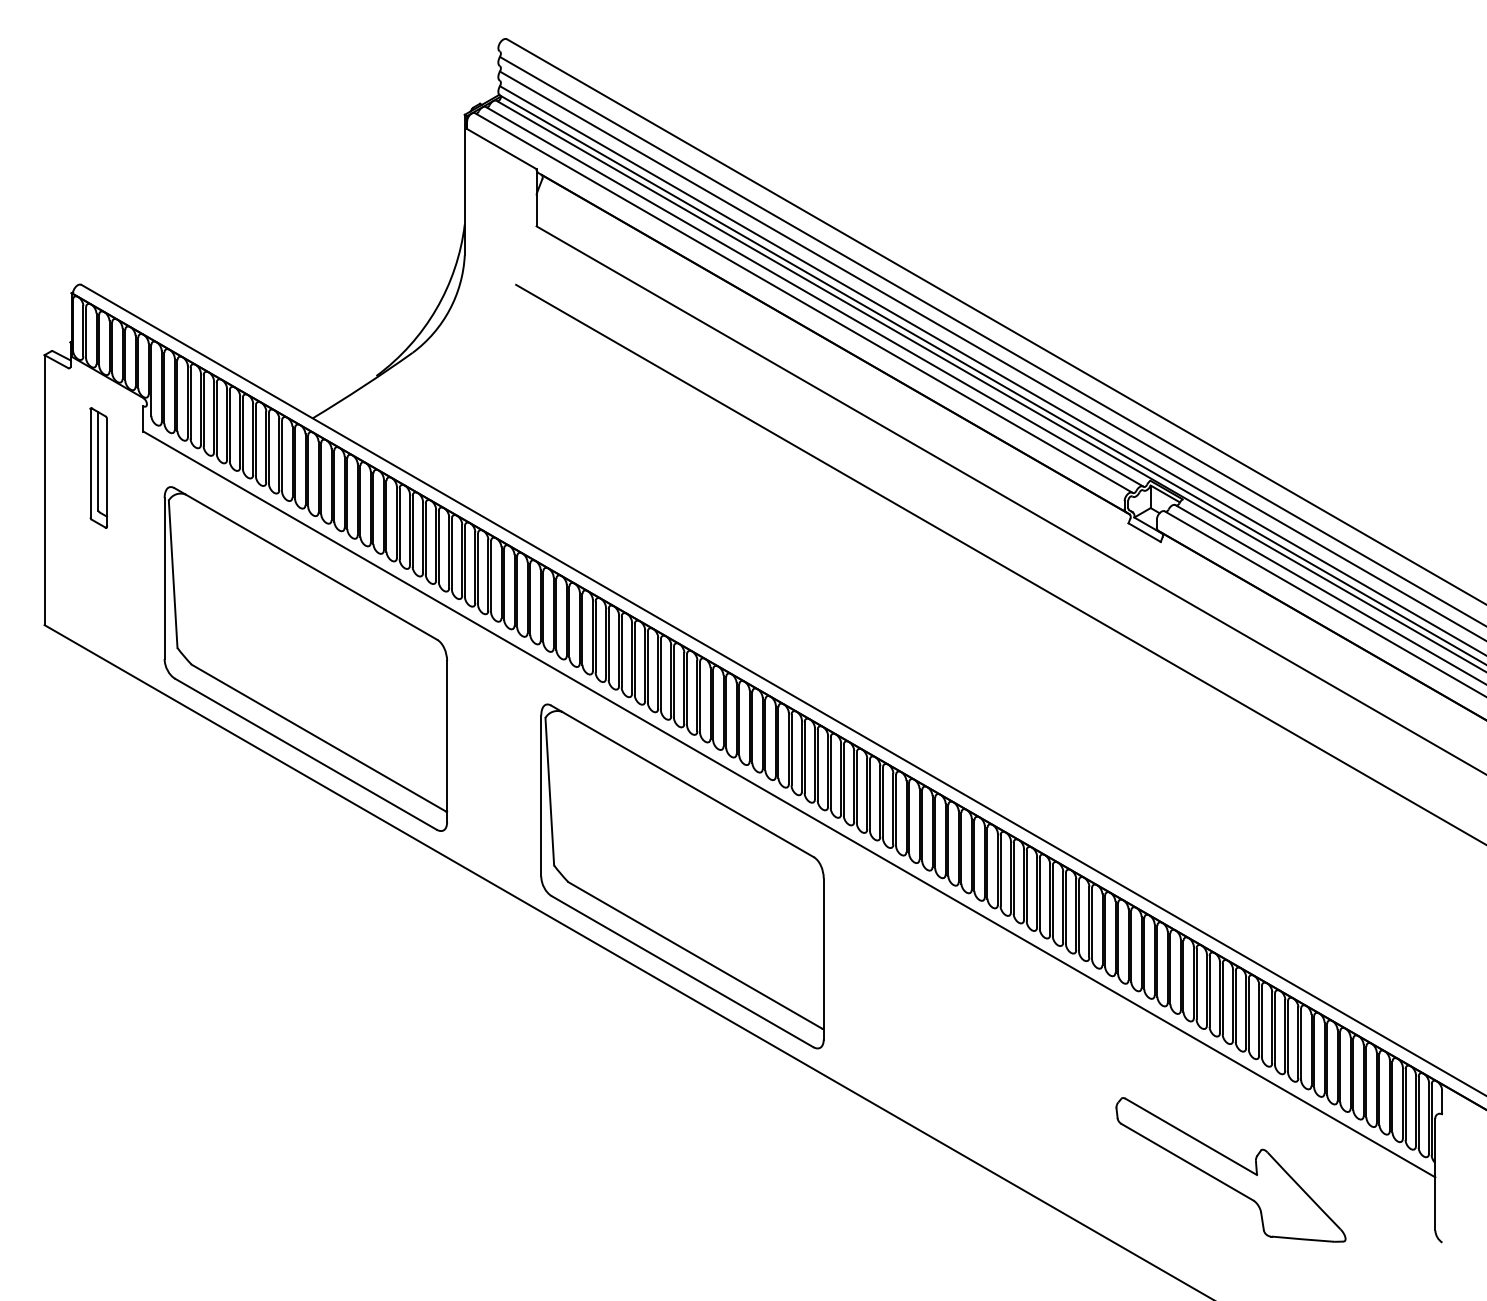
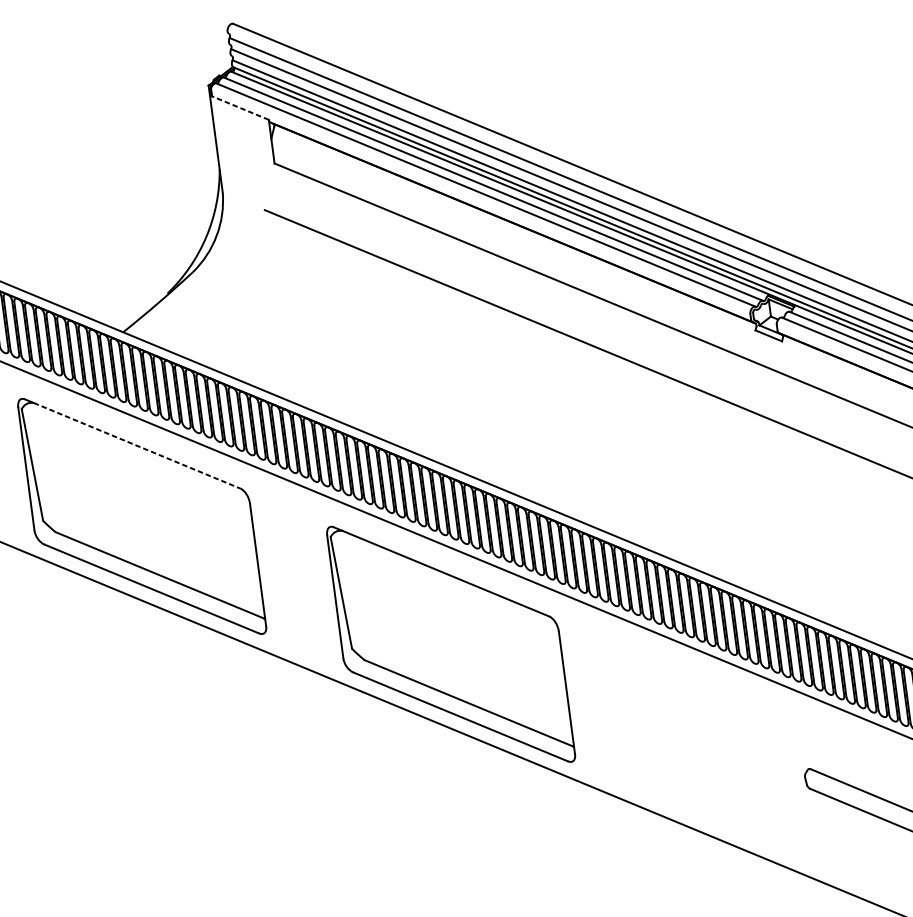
line: (501, 148) -> (240, 107), solid -> dashed
line: (311, 567) -> (137, 446), solid -> dashed

